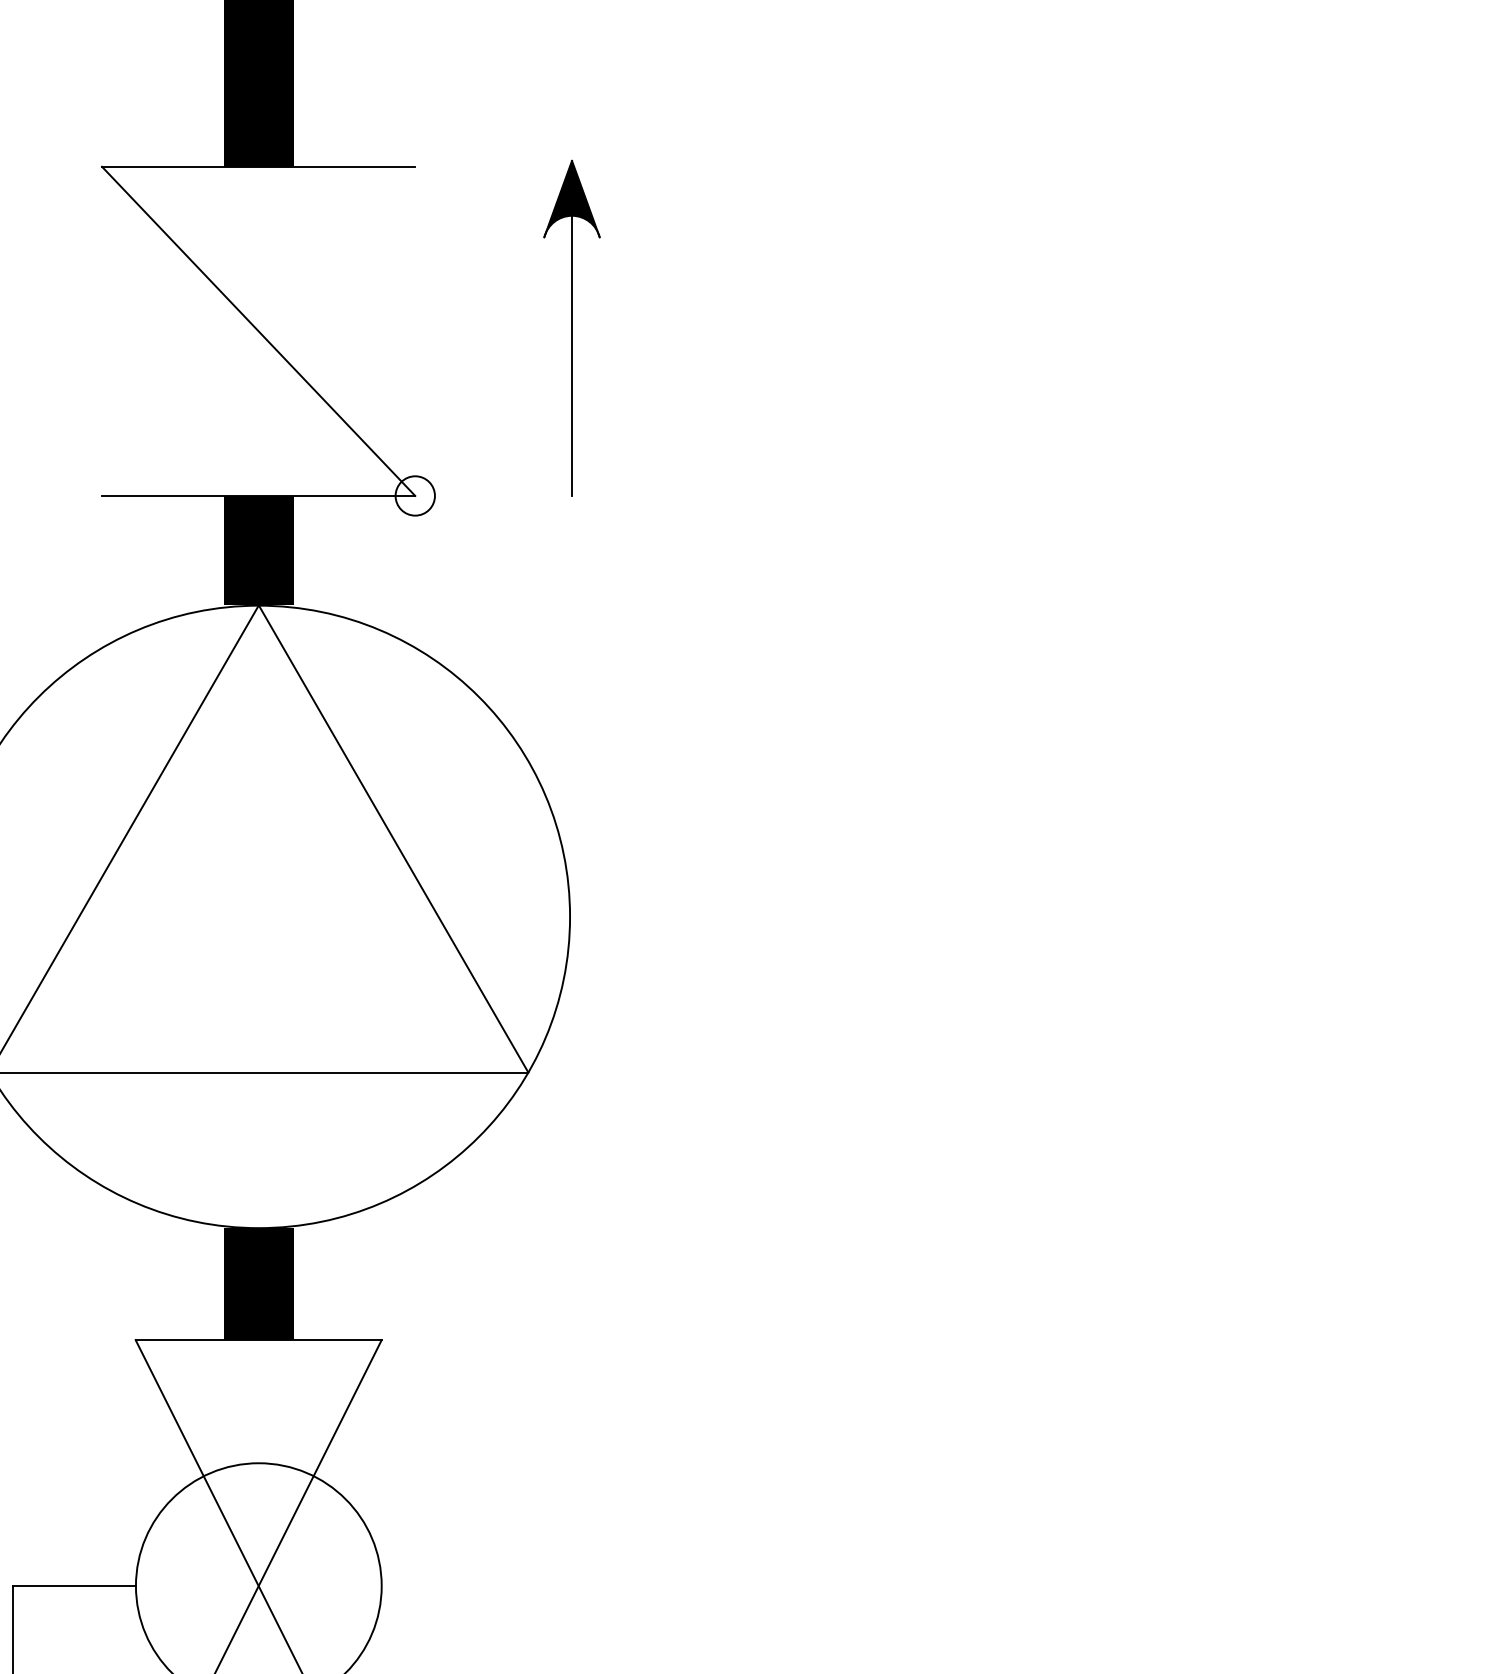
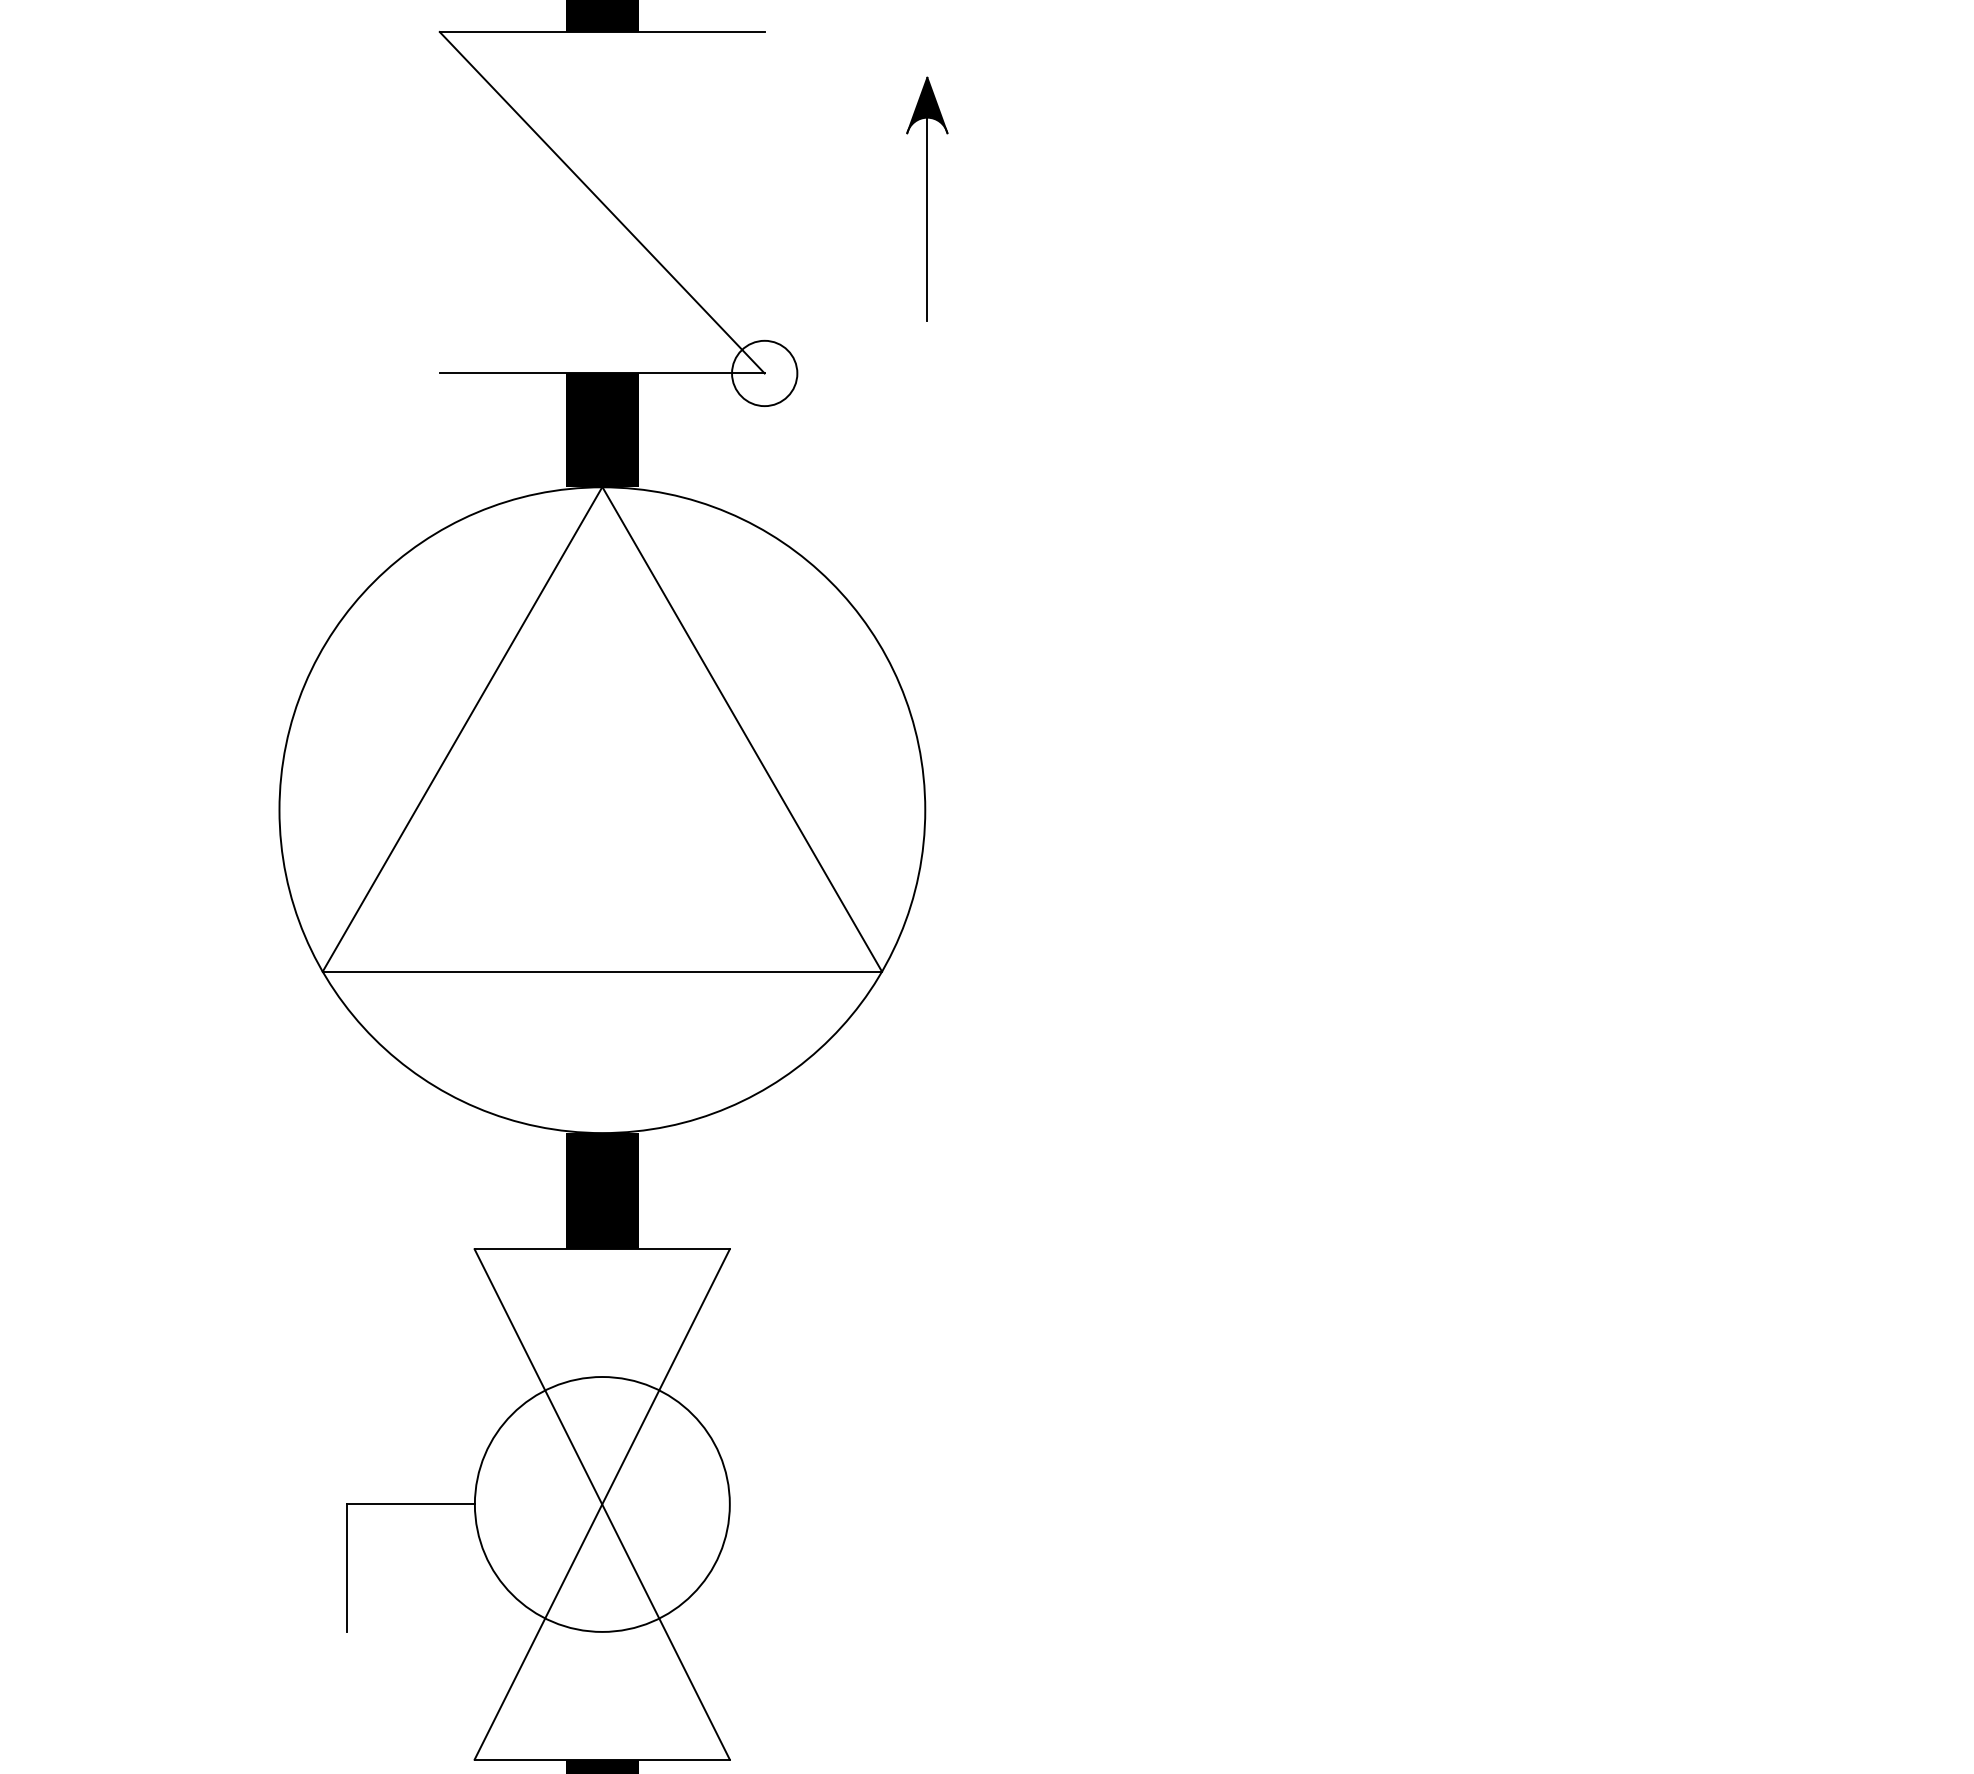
part: (572, 327) -> (927, 198), size x0.7
circle: (415, 495) -> (764, 373), size x1.6

